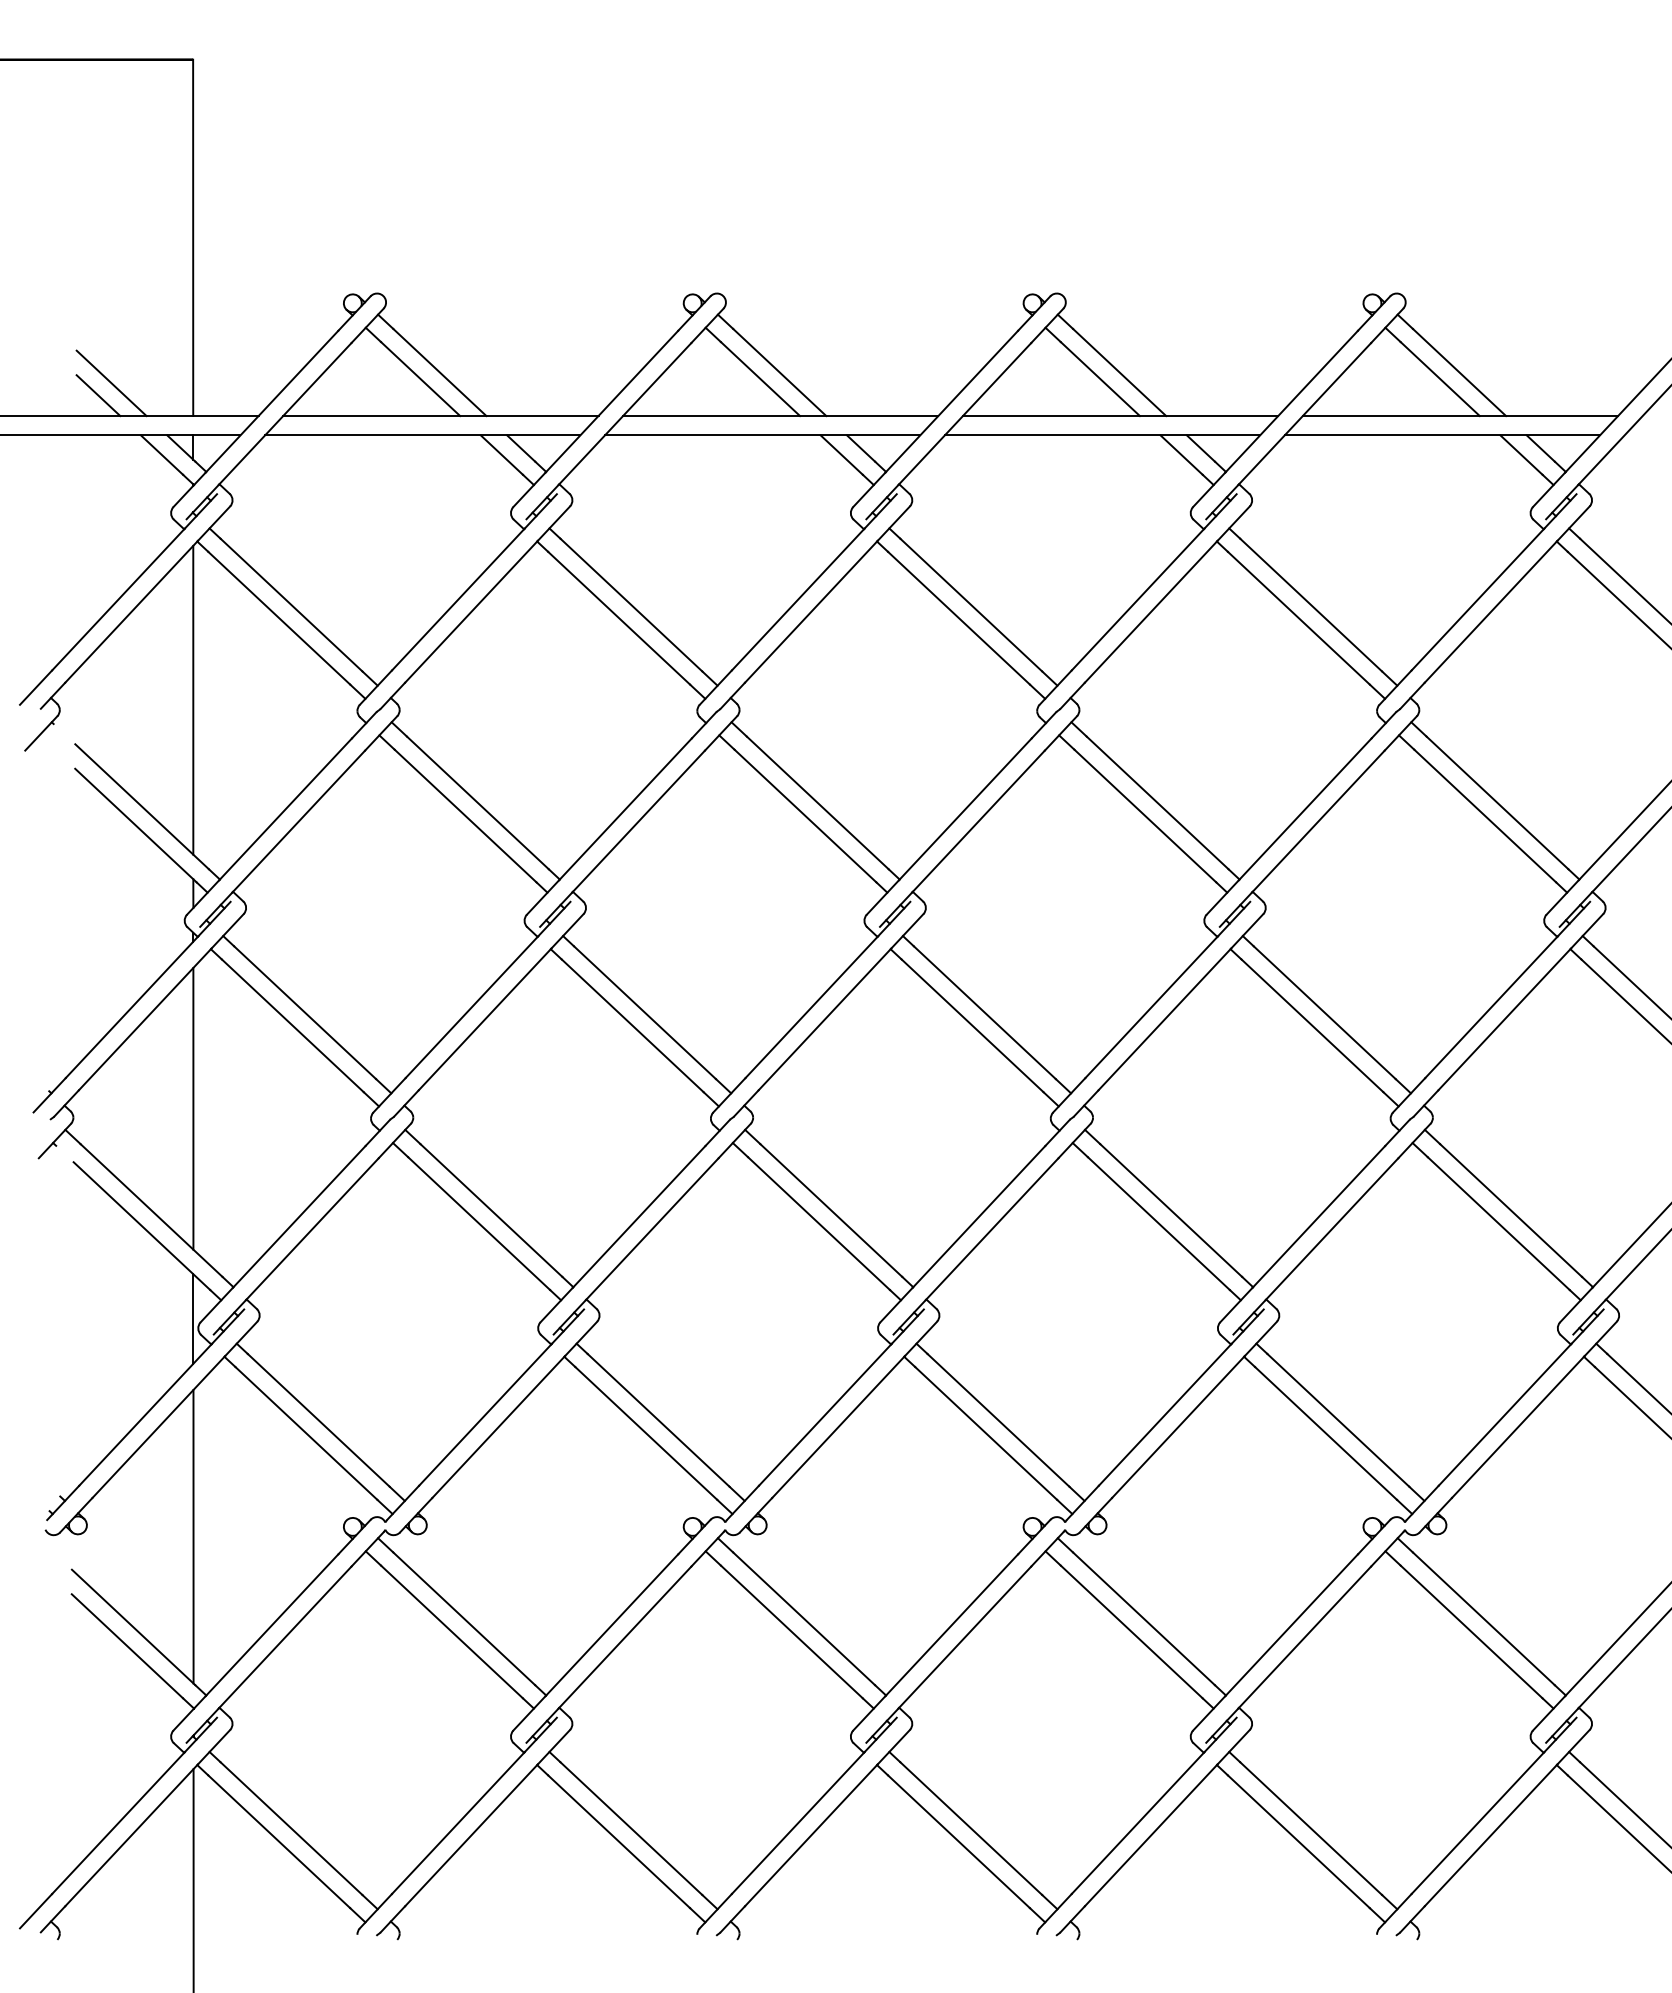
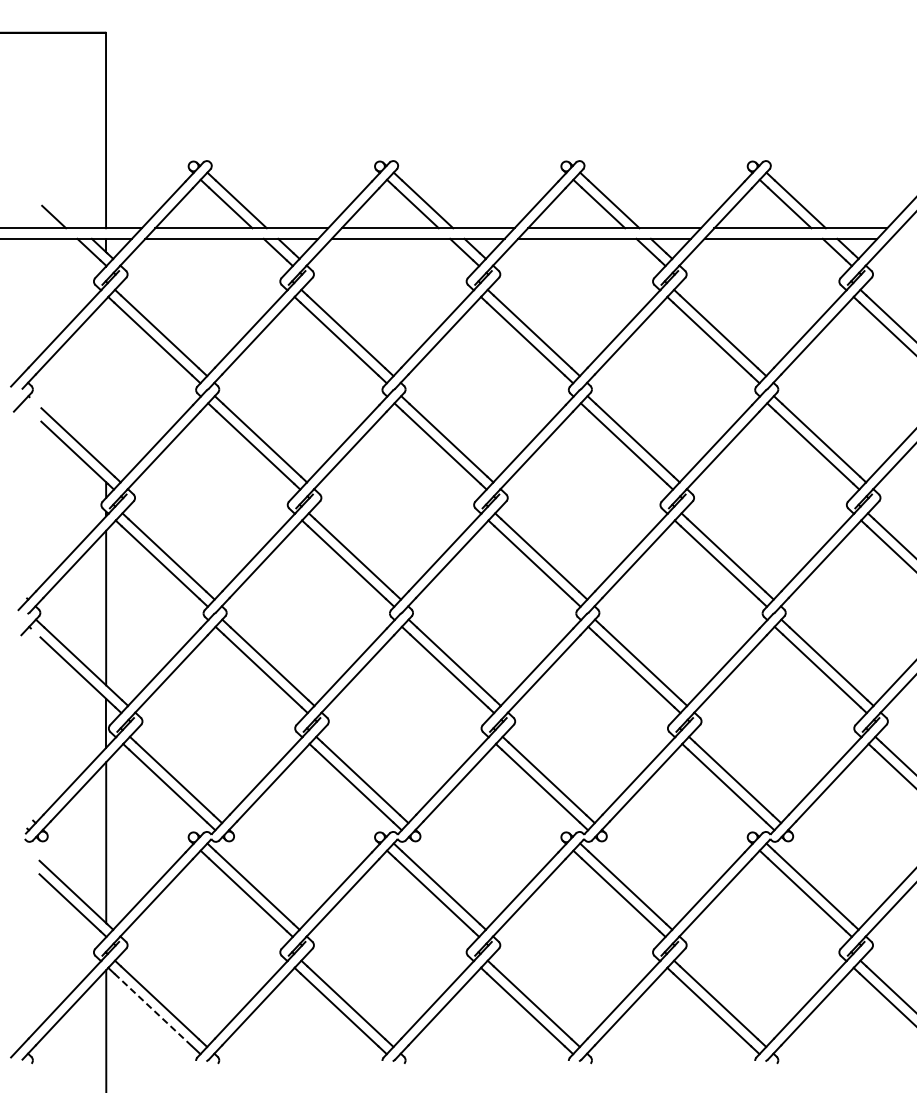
line: (111, 383) -> (61, 210), removed
line: (194, 699) -> (106, 383), removed
line: (279, 1842) -> (153, 1010), solid -> dashed

